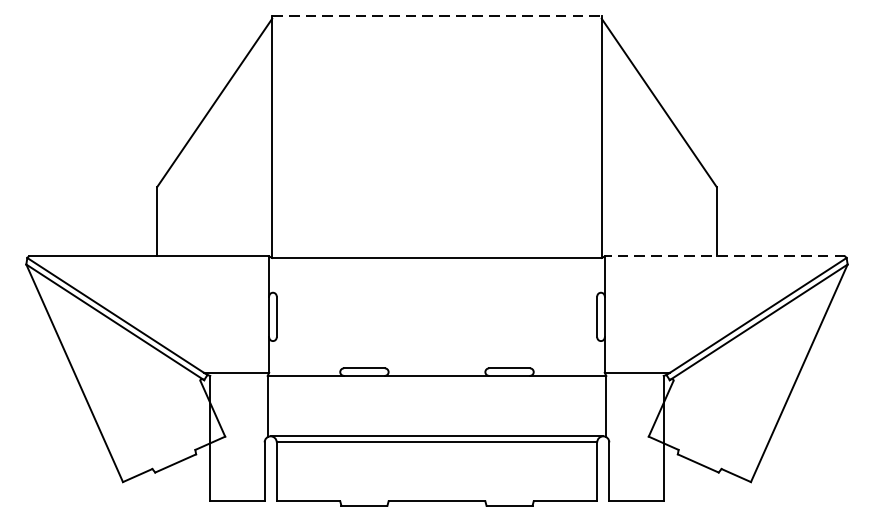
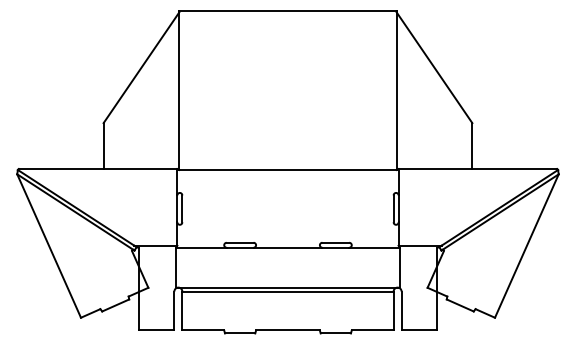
line: (436, 16) -> (287, 10), dashed -> solid
line: (724, 257) -> (477, 169), dashed -> solid

